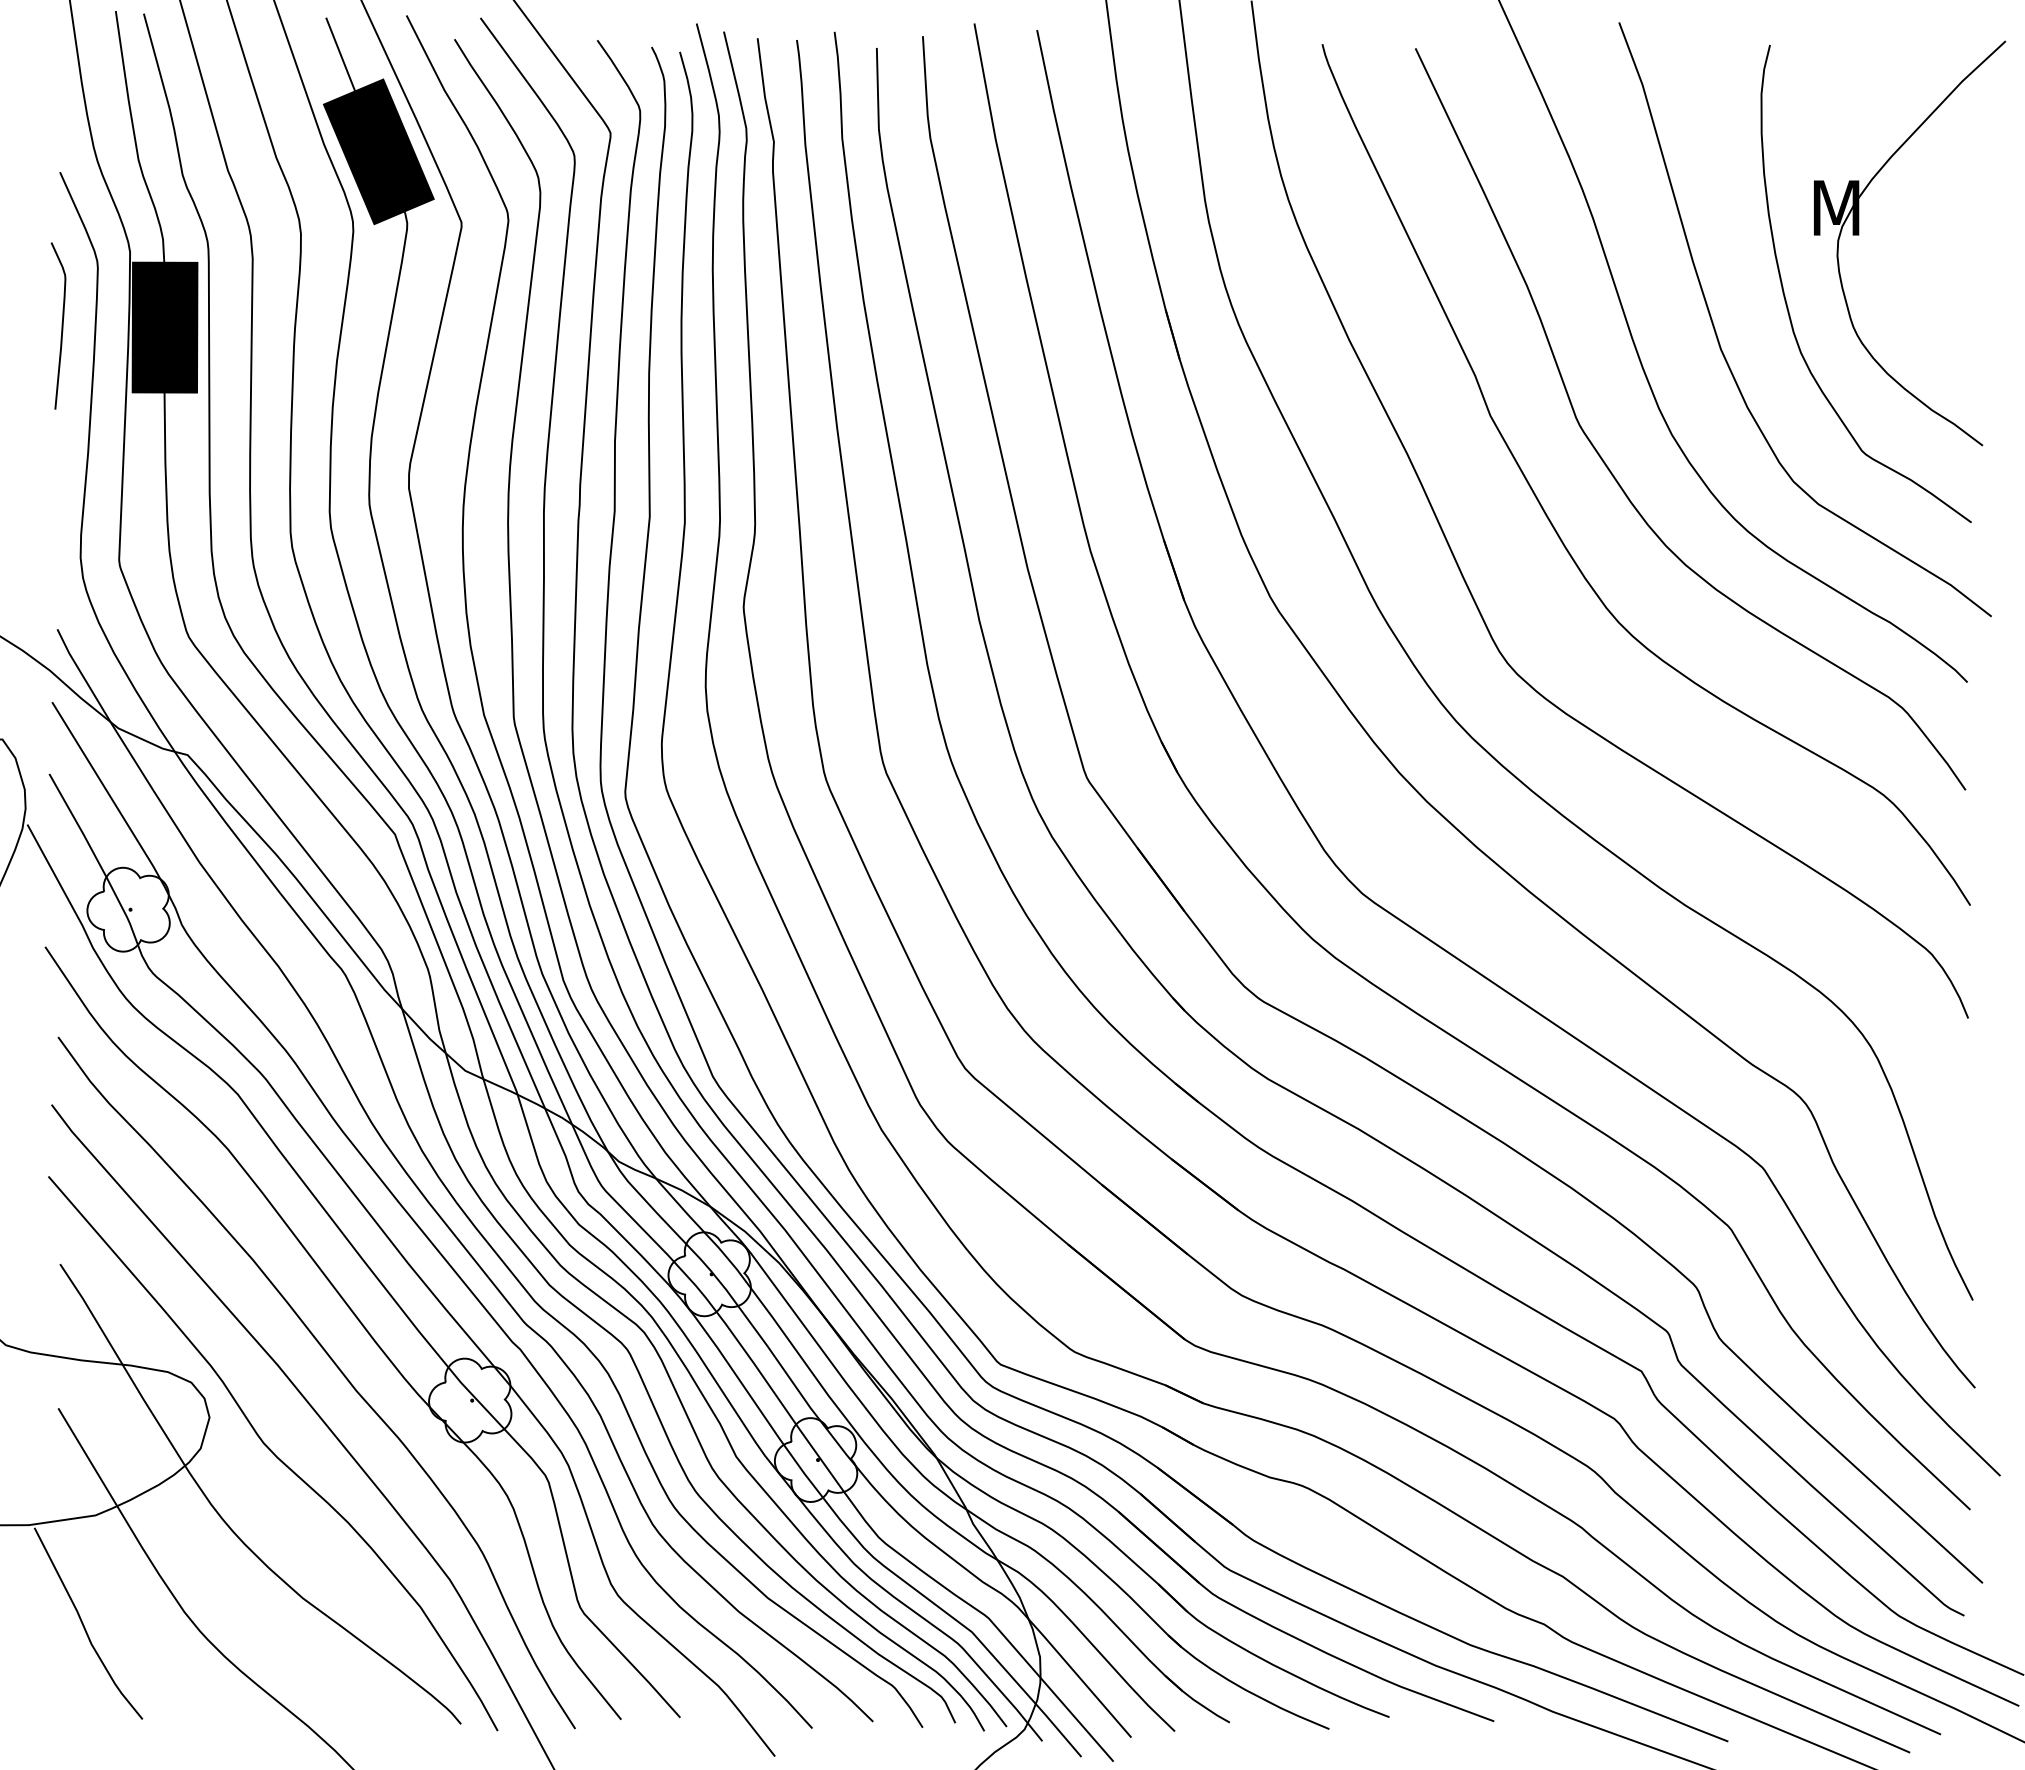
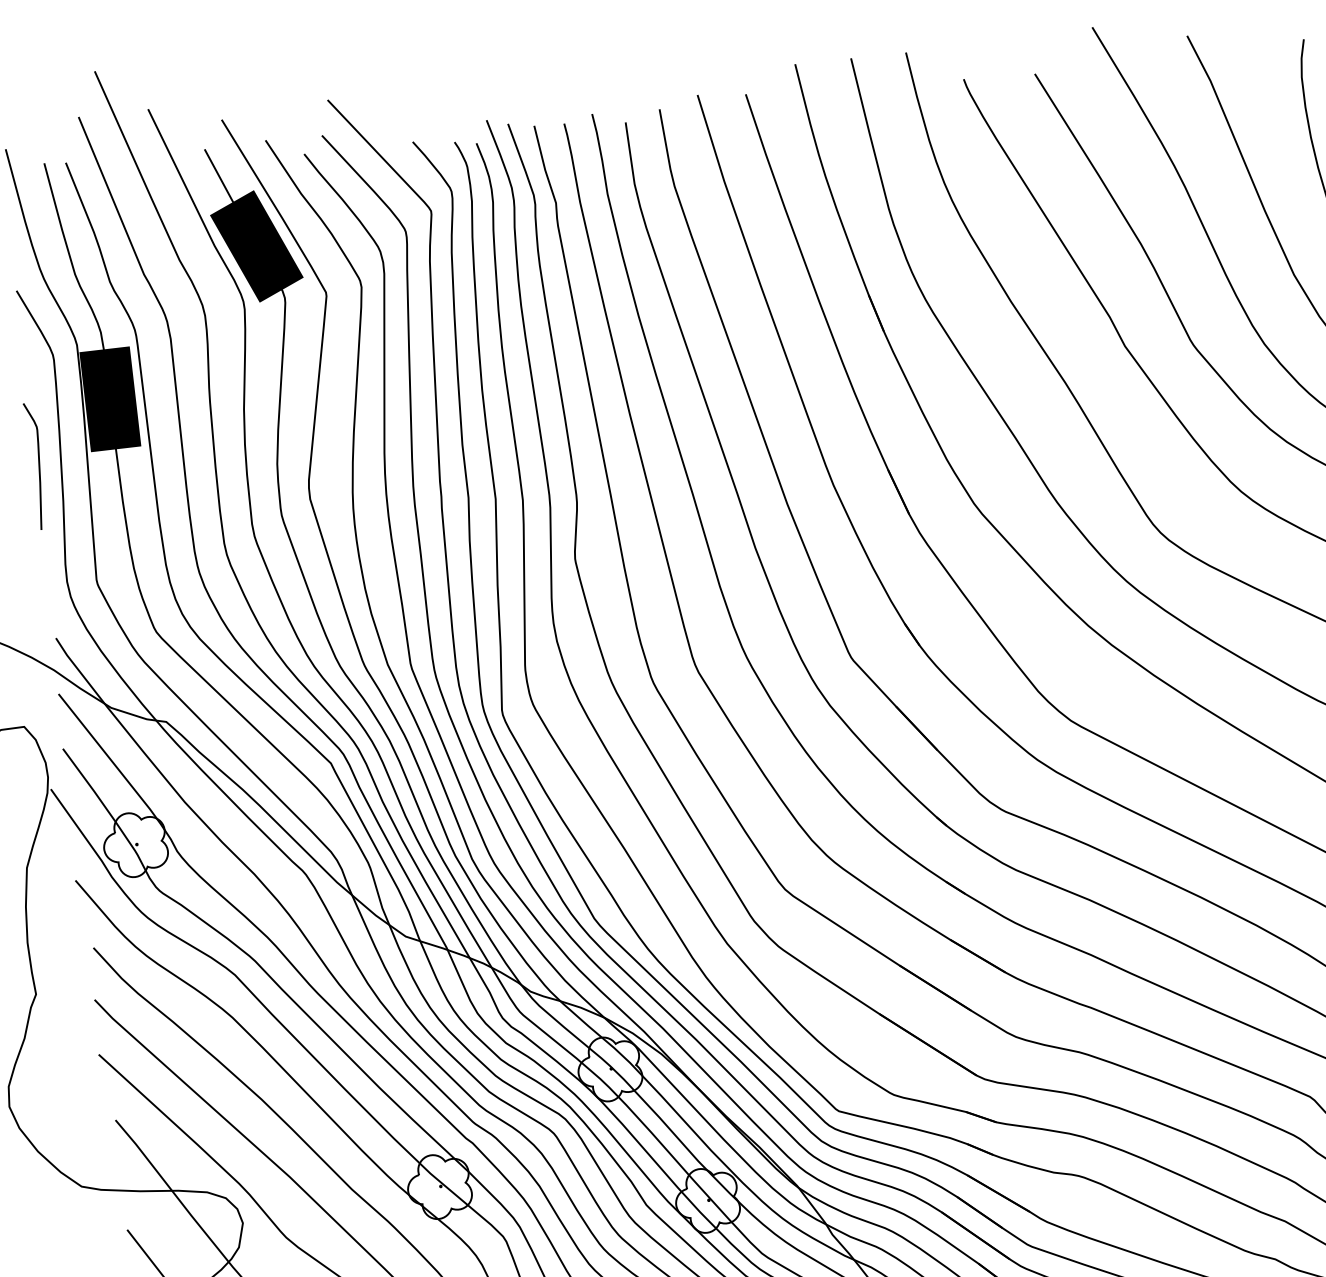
curve: (61, 325) -> (38, 465), moved

